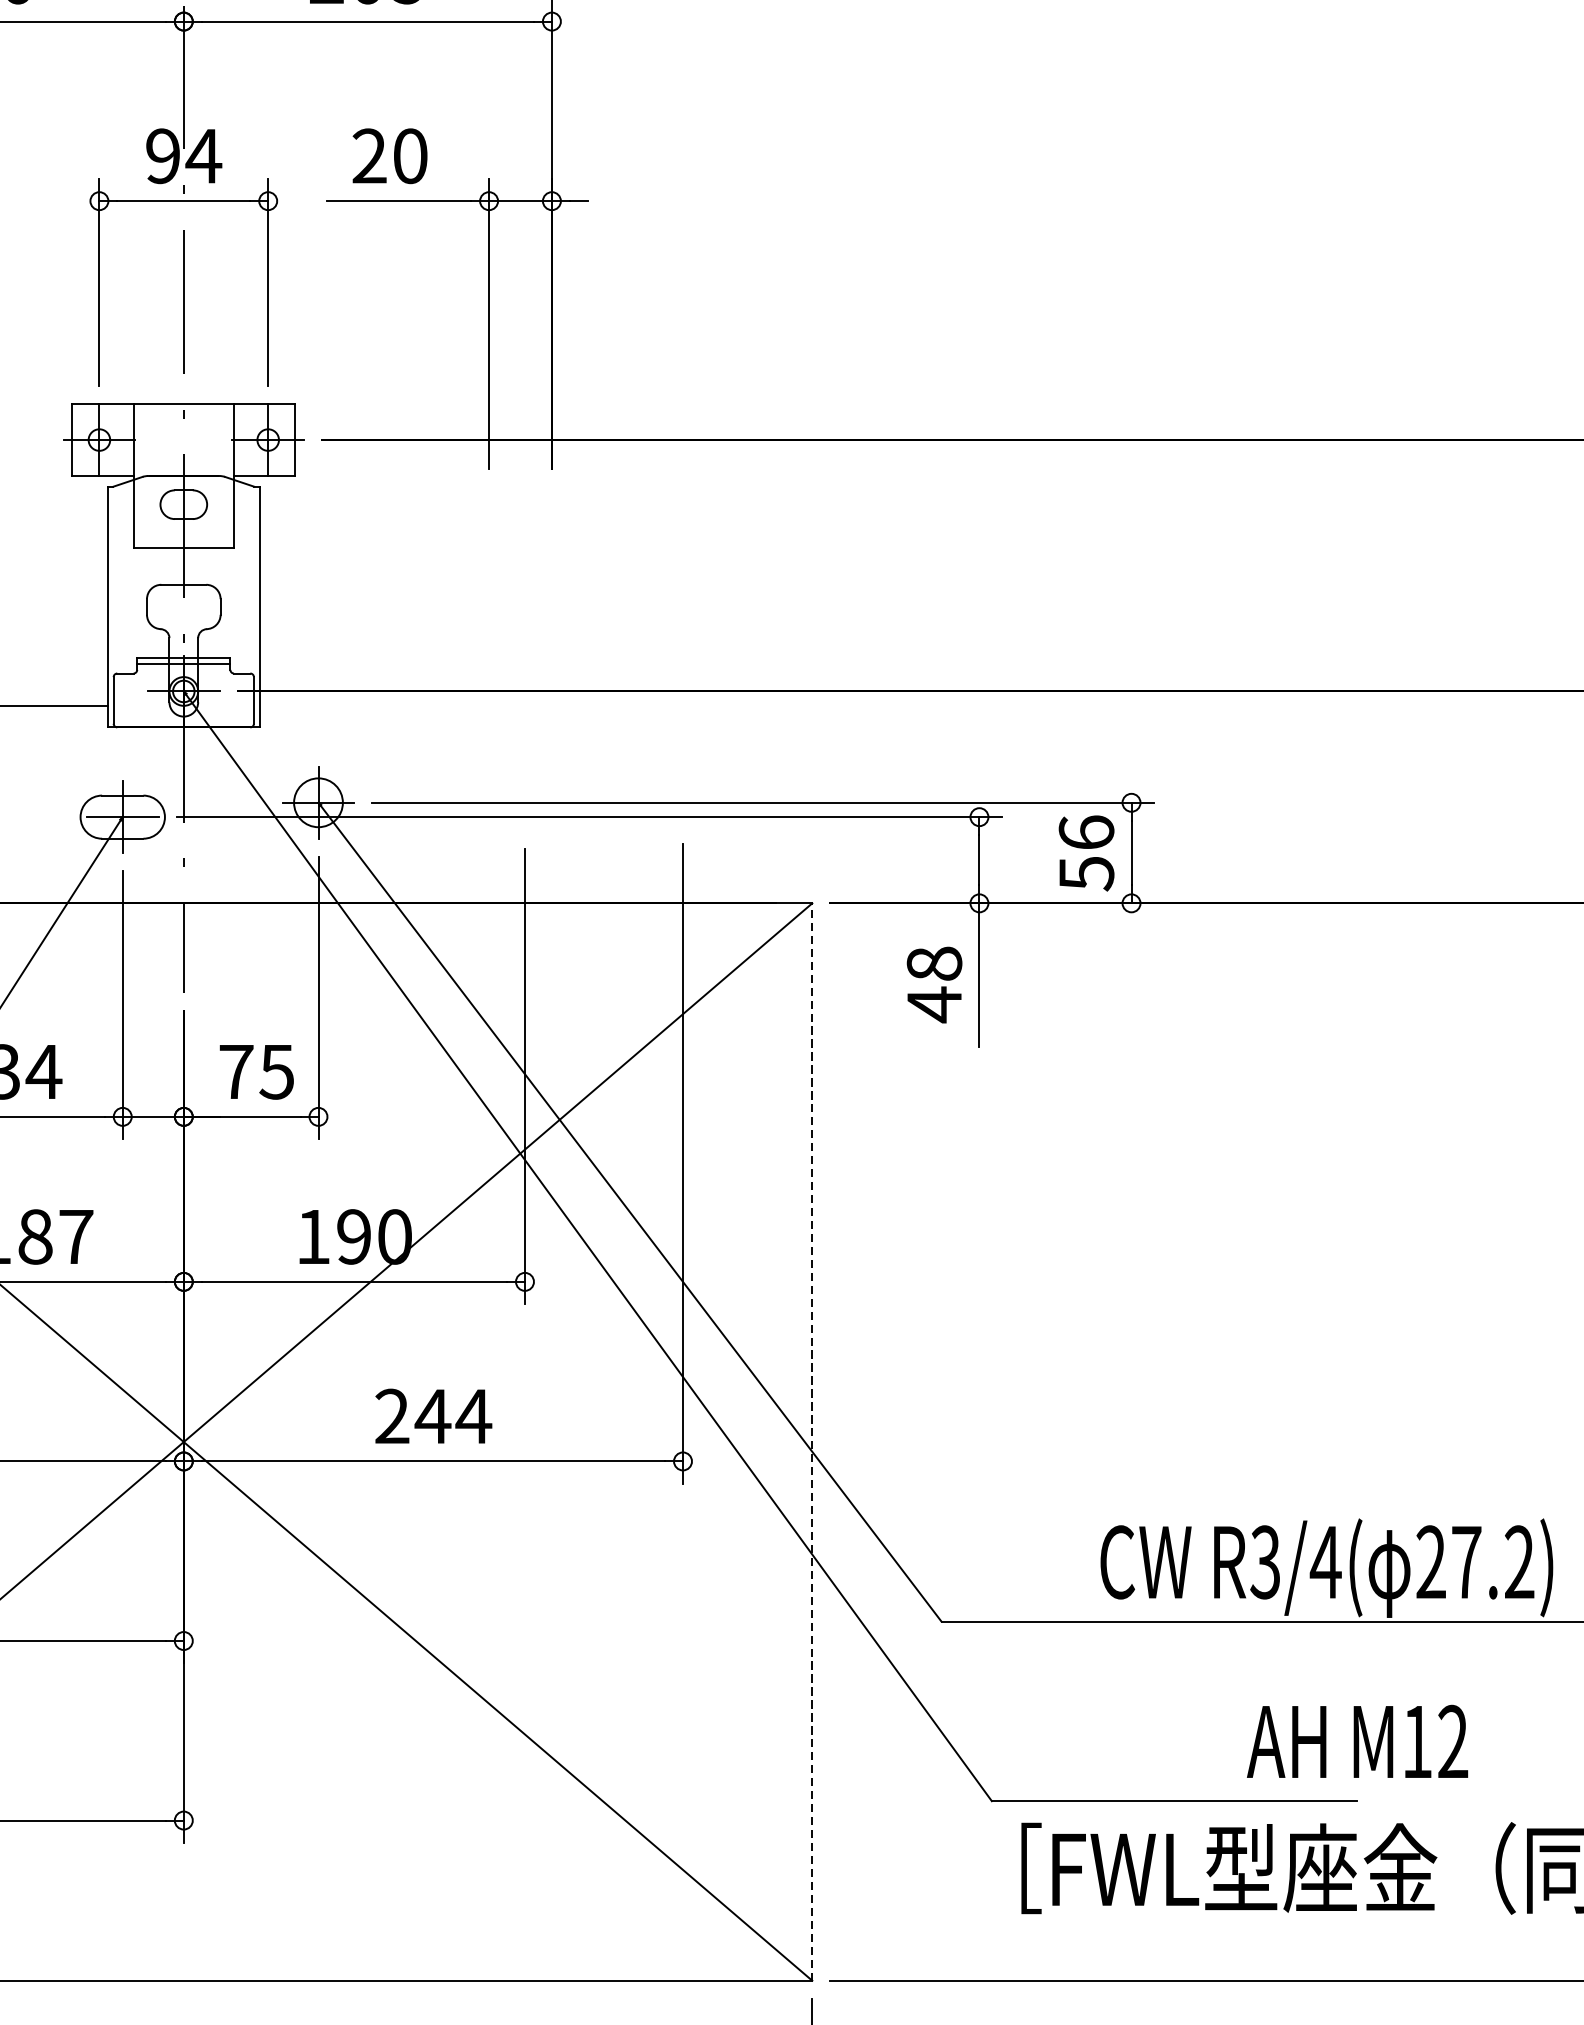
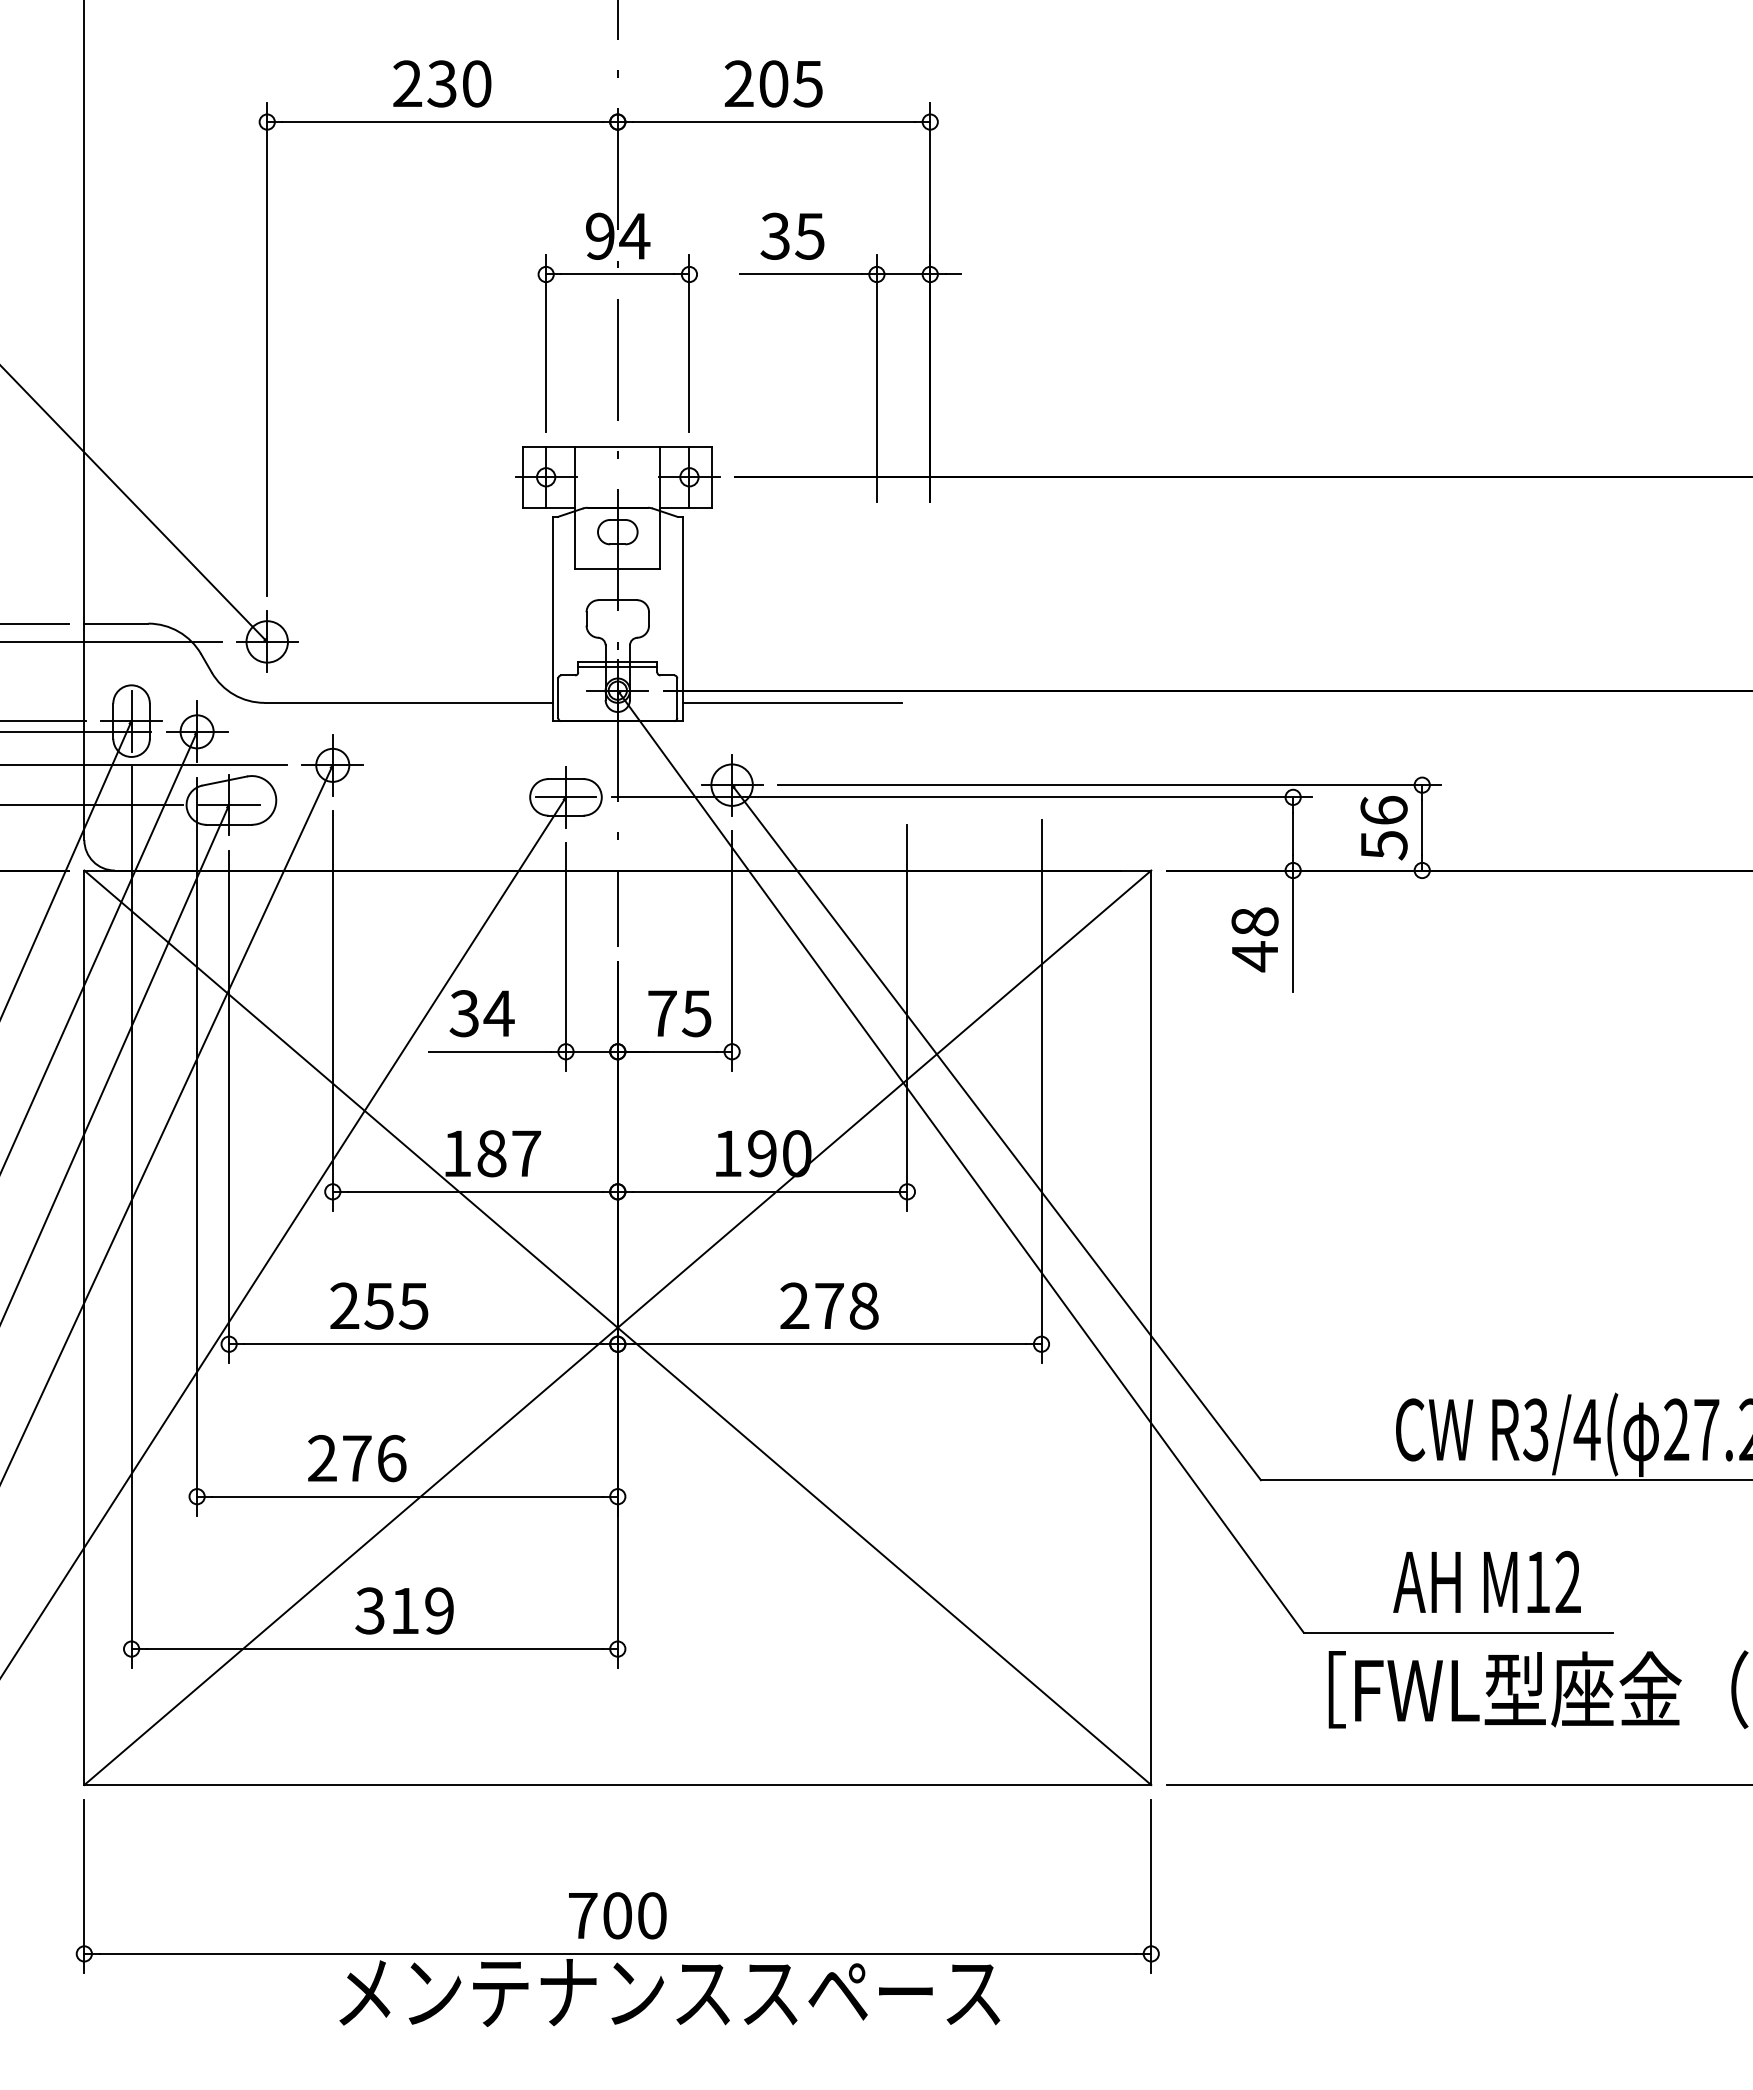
text: (389, 155) -> (792, 235), 20 -> 35
line: (388, 705) -> (791, 702), added
text: (453, 1415) -> (846, 1305), 244 -> 278
line: (812, 1441) -> (1151, 1327), dashed -> solid
text: (1356, 1740) -> (1486, 1581), moved

